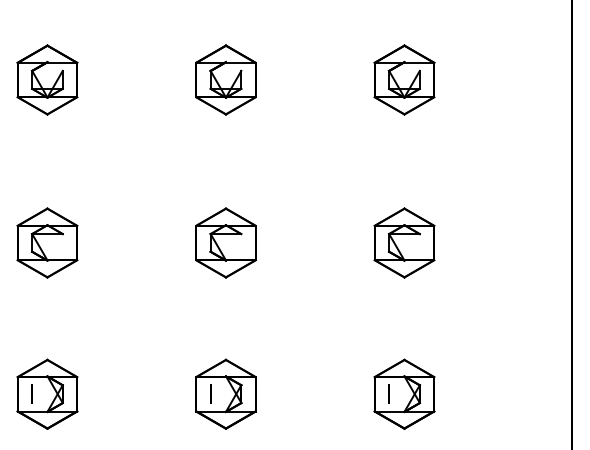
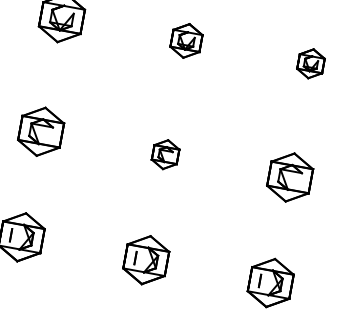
part: (225, 79) -> (186, 40), size x0.7
part: (404, 79) -> (311, 63), size x0.6
part: (225, 242) -> (165, 154), size x0.6

